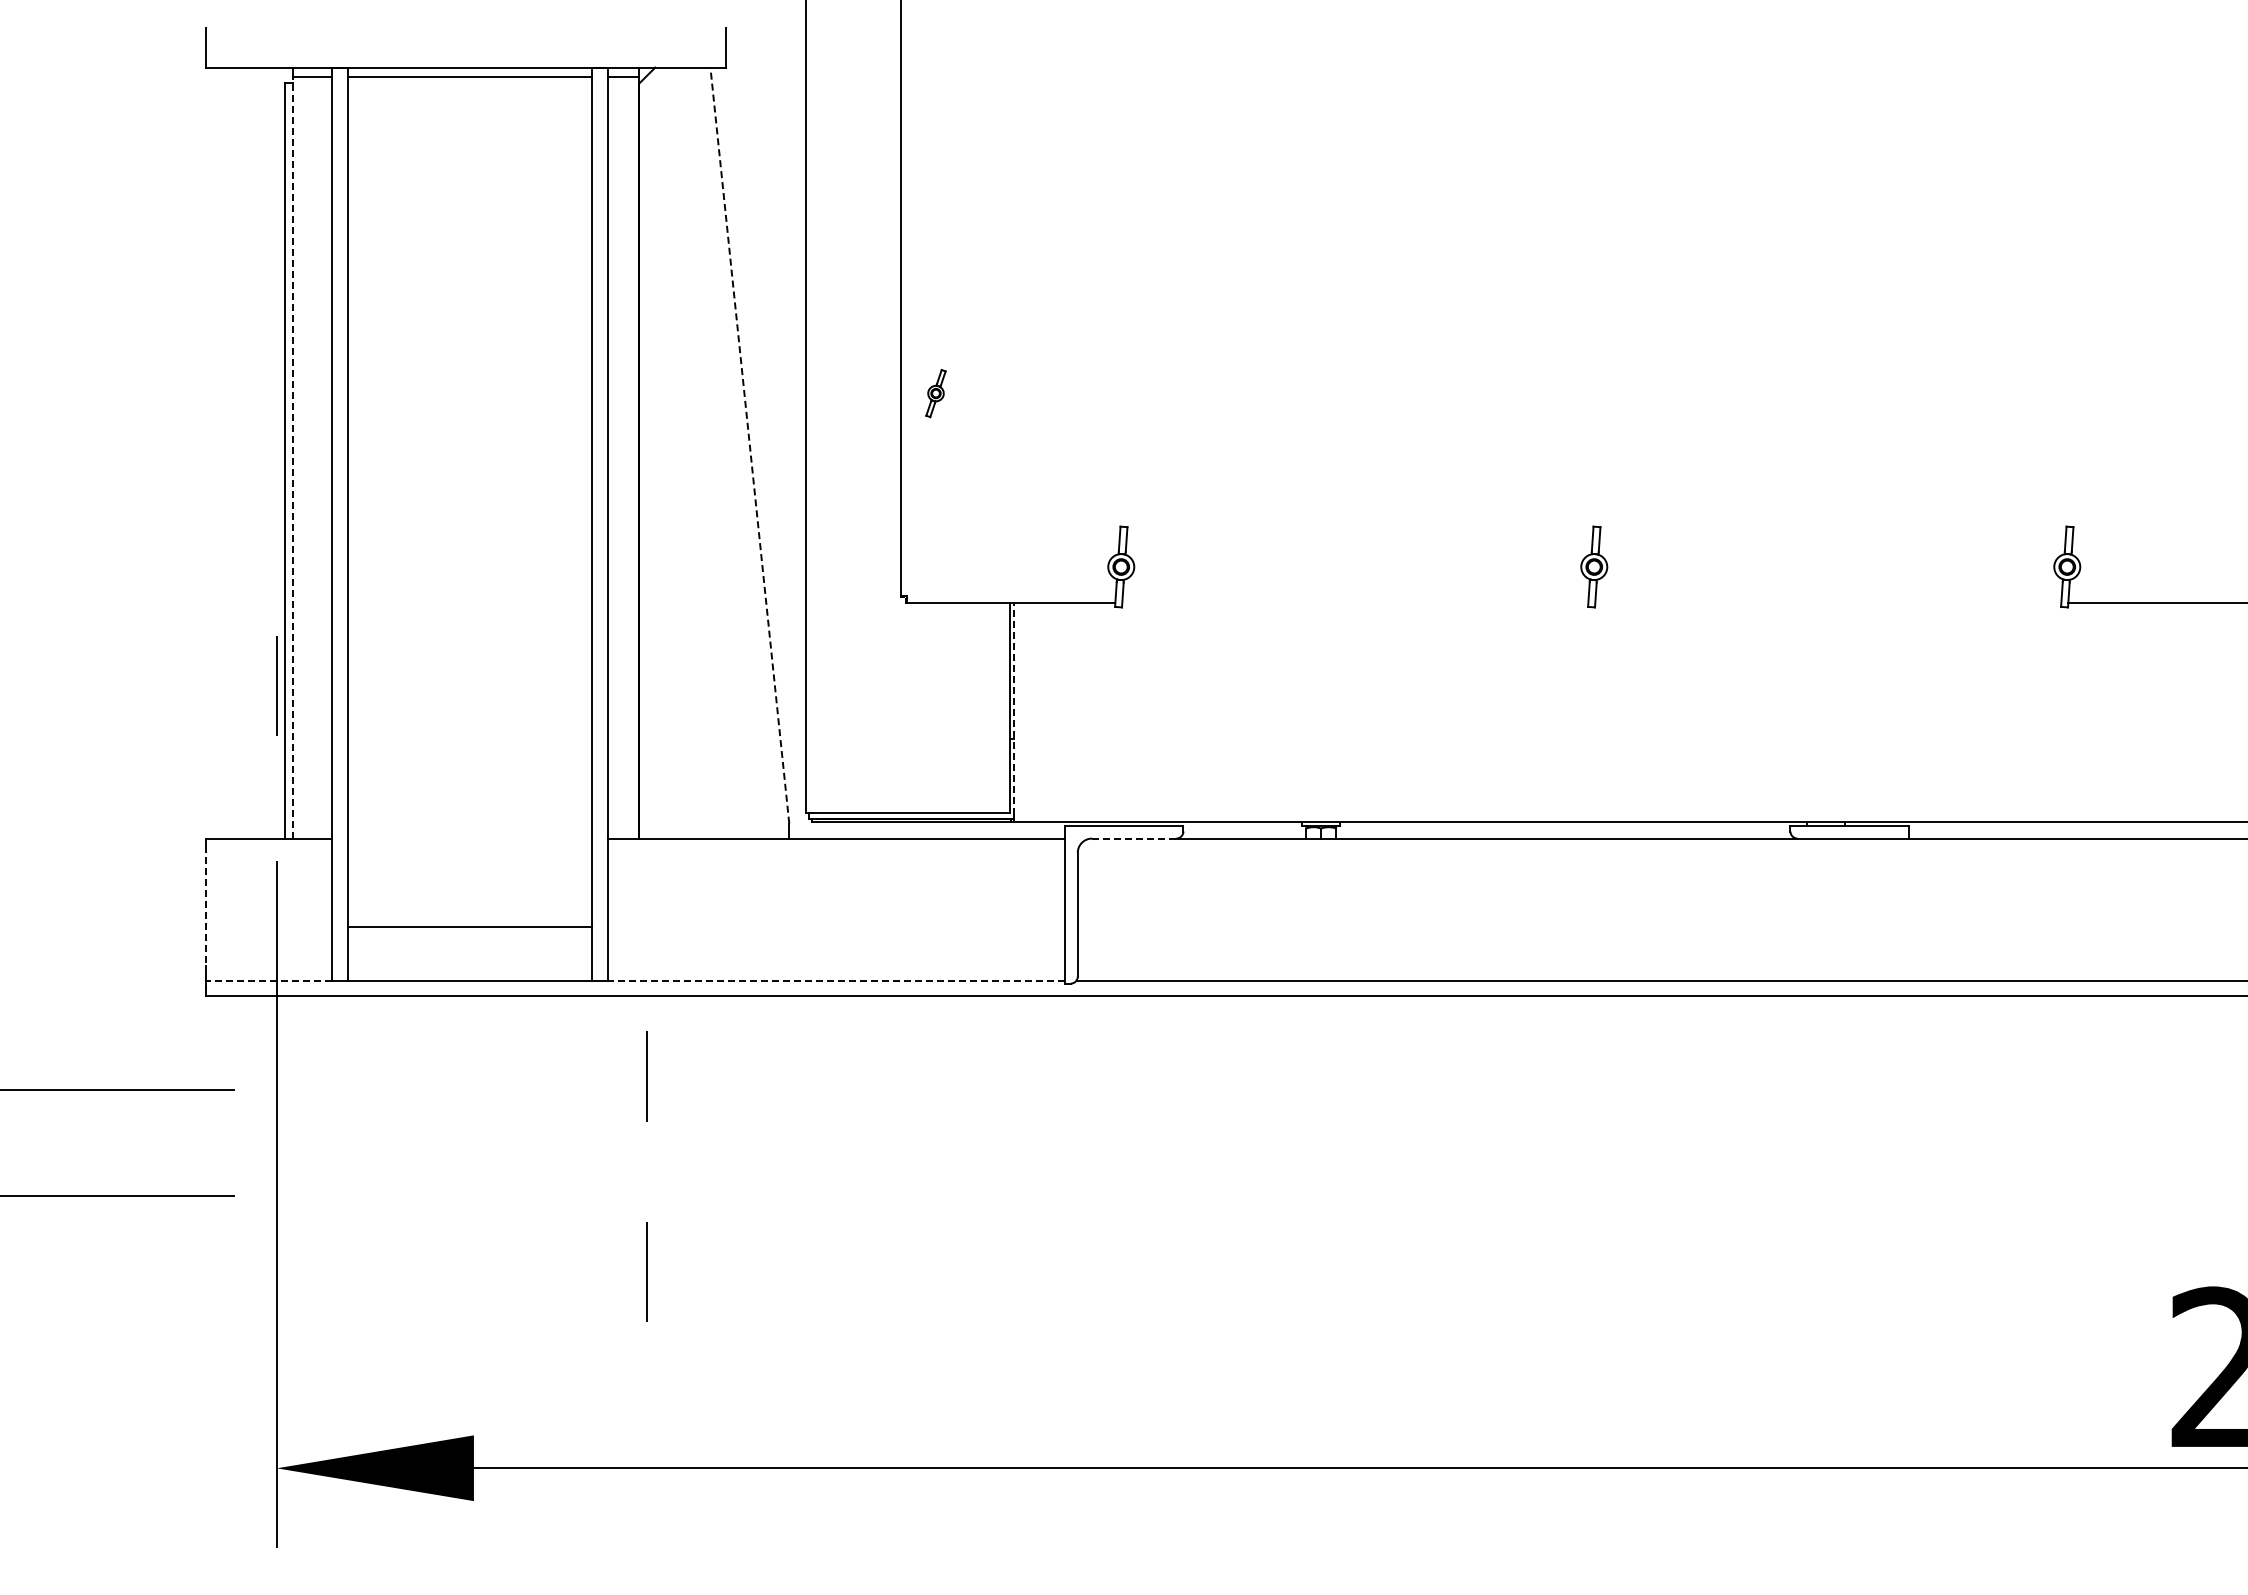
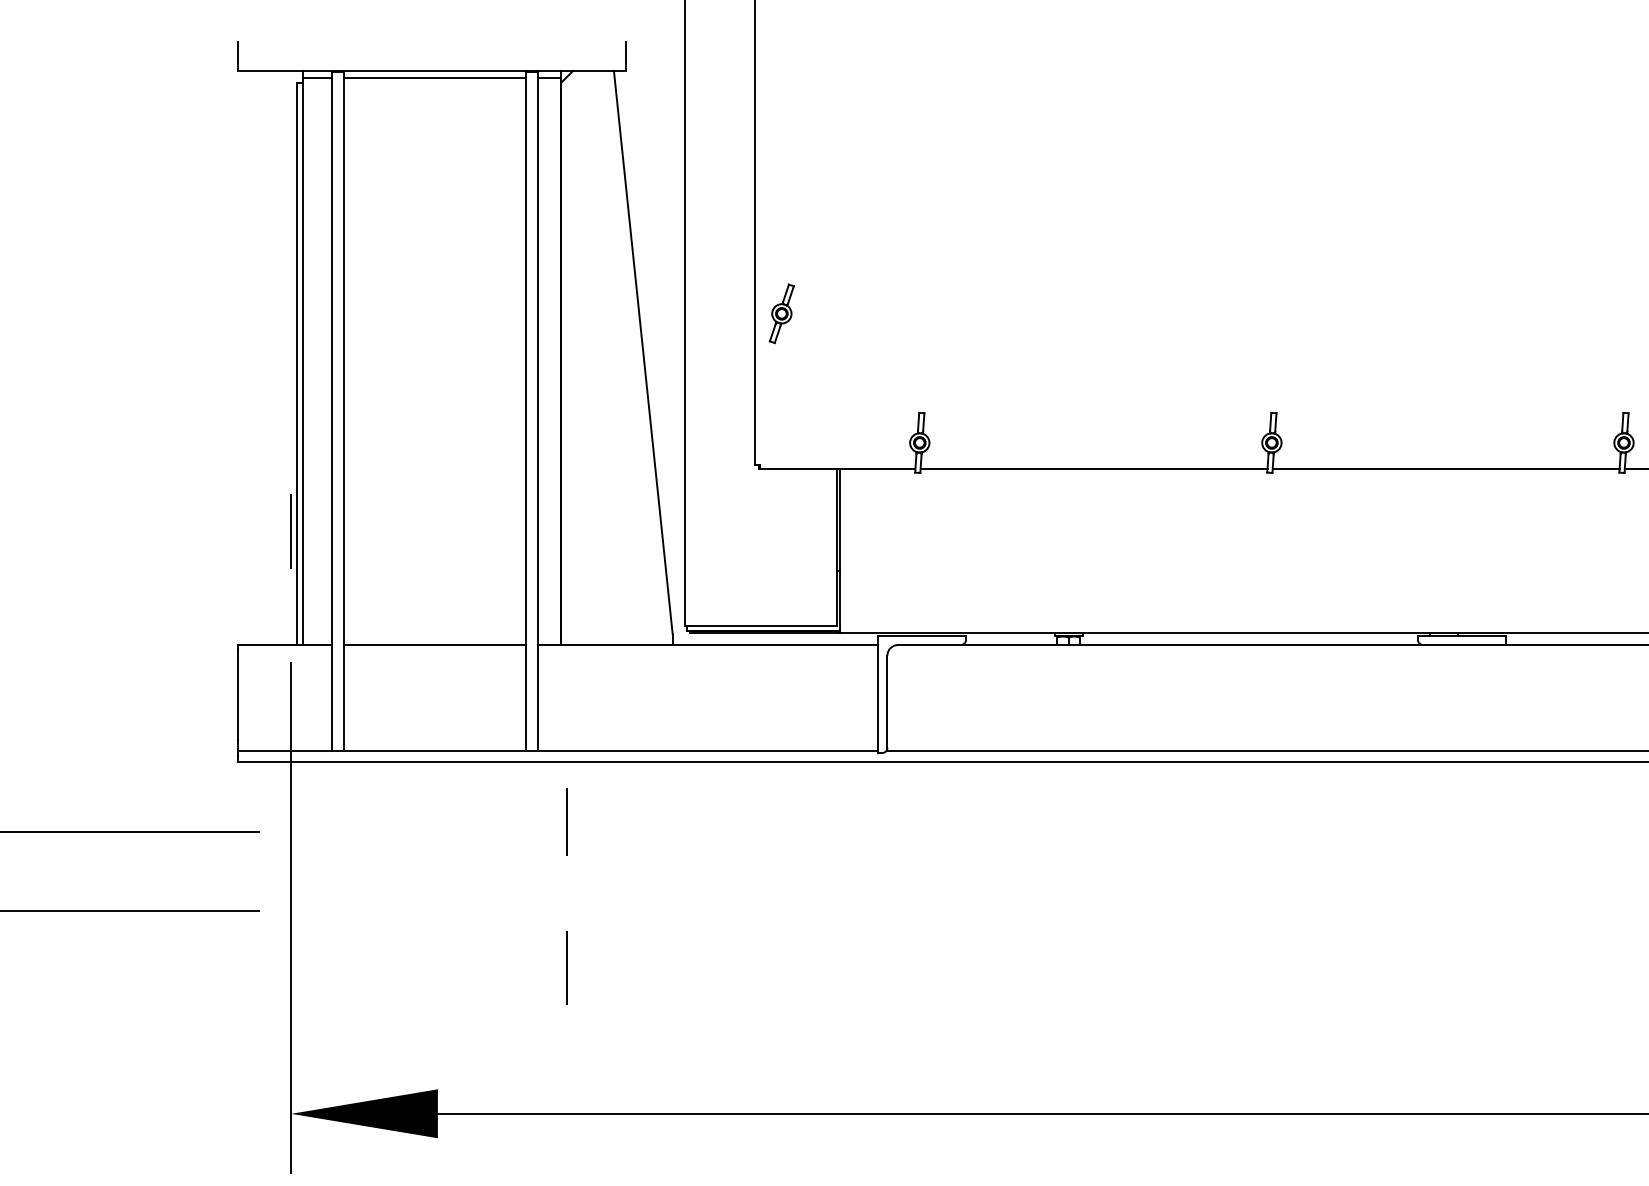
part: (935, 393) -> (781, 313), size x1.67
line: (749, 445) -> (643, 352), dashed -> solid
line: (292, 457) -> (302, 361), dashed -> solid
line: (1355, 602) -> (1094, 469), added
line: (1828, 602) -> (1446, 469), added
line: (1014, 708) -> (840, 548), dashed -> solid
line: (1133, 838) -> (928, 645), dashed -> solid
line: (205, 906) -> (238, 695), dashed -> solid
line: (469, 926) -> (434, 645), moved
line: (268, 980) -> (284, 750), dashed -> solid
line: (836, 980) -> (707, 750), dashed -> solid

